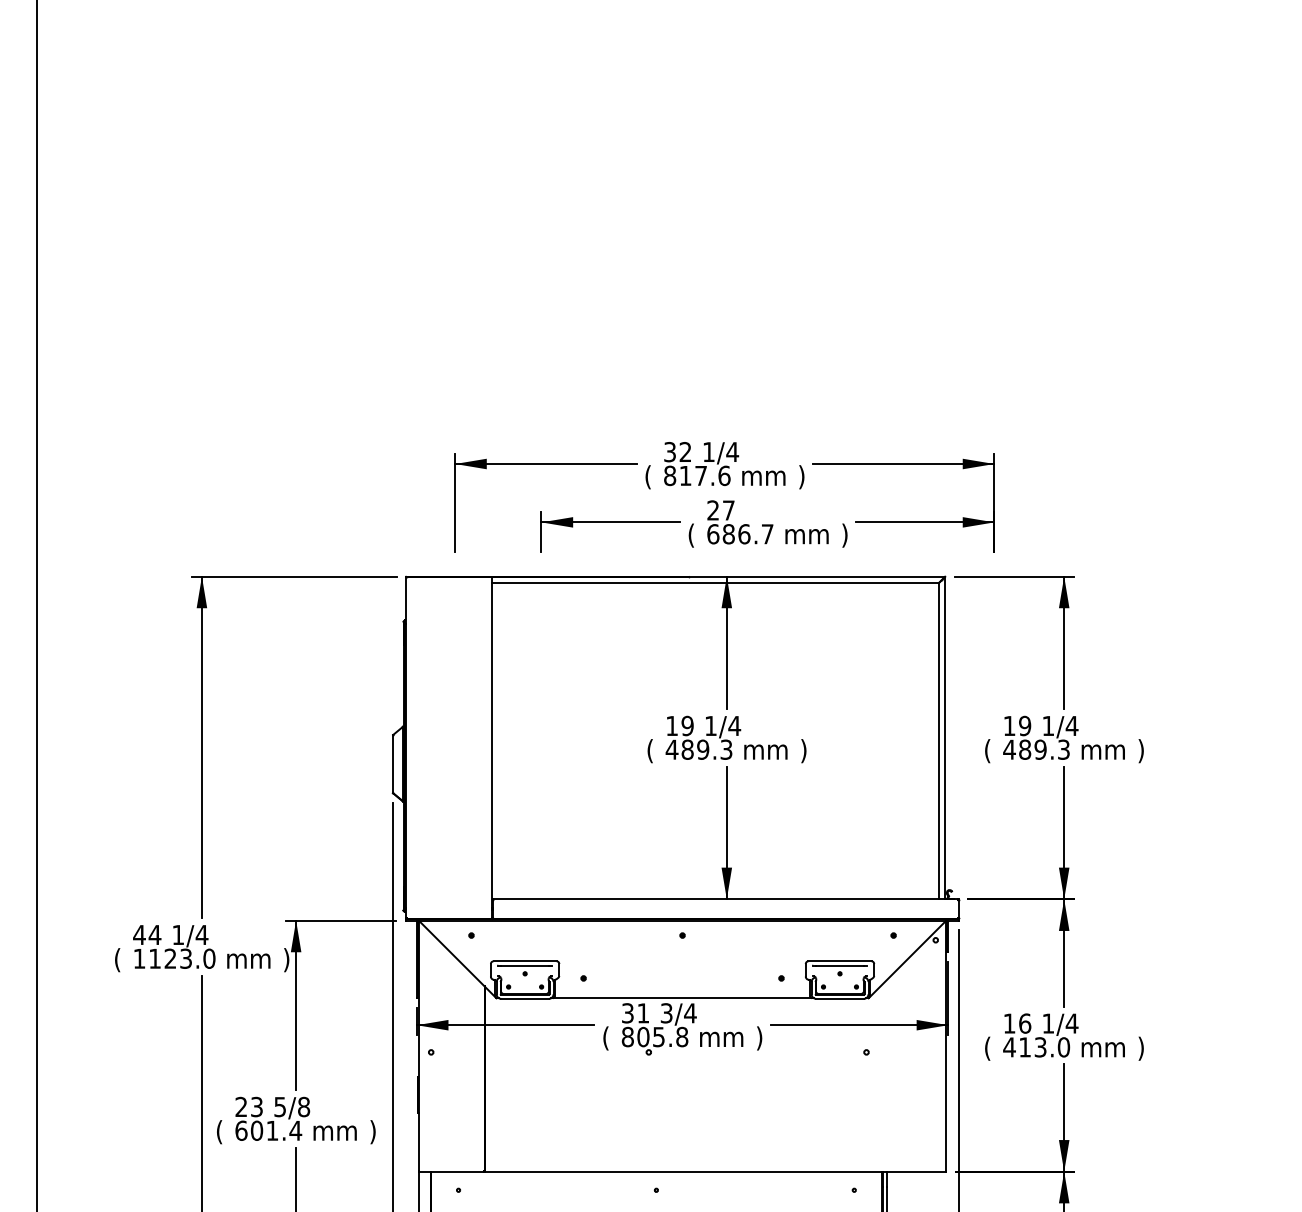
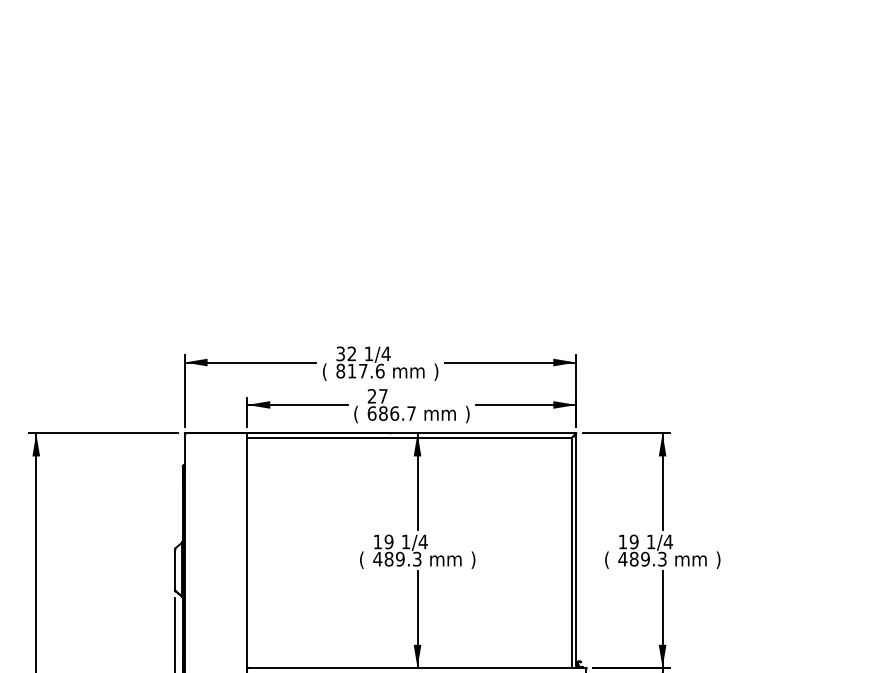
part: (724, 497) -> (380, 386), moved

